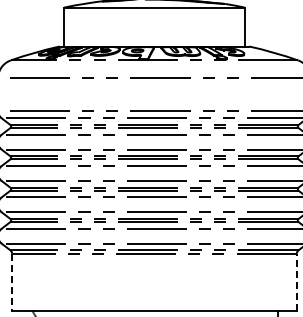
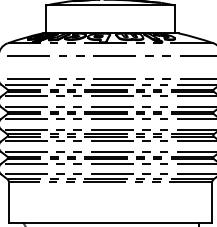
line: (296, 282) -> (212, 202), dashed -> solid
line: (12, 283) -> (9, 202), dashed -> solid

